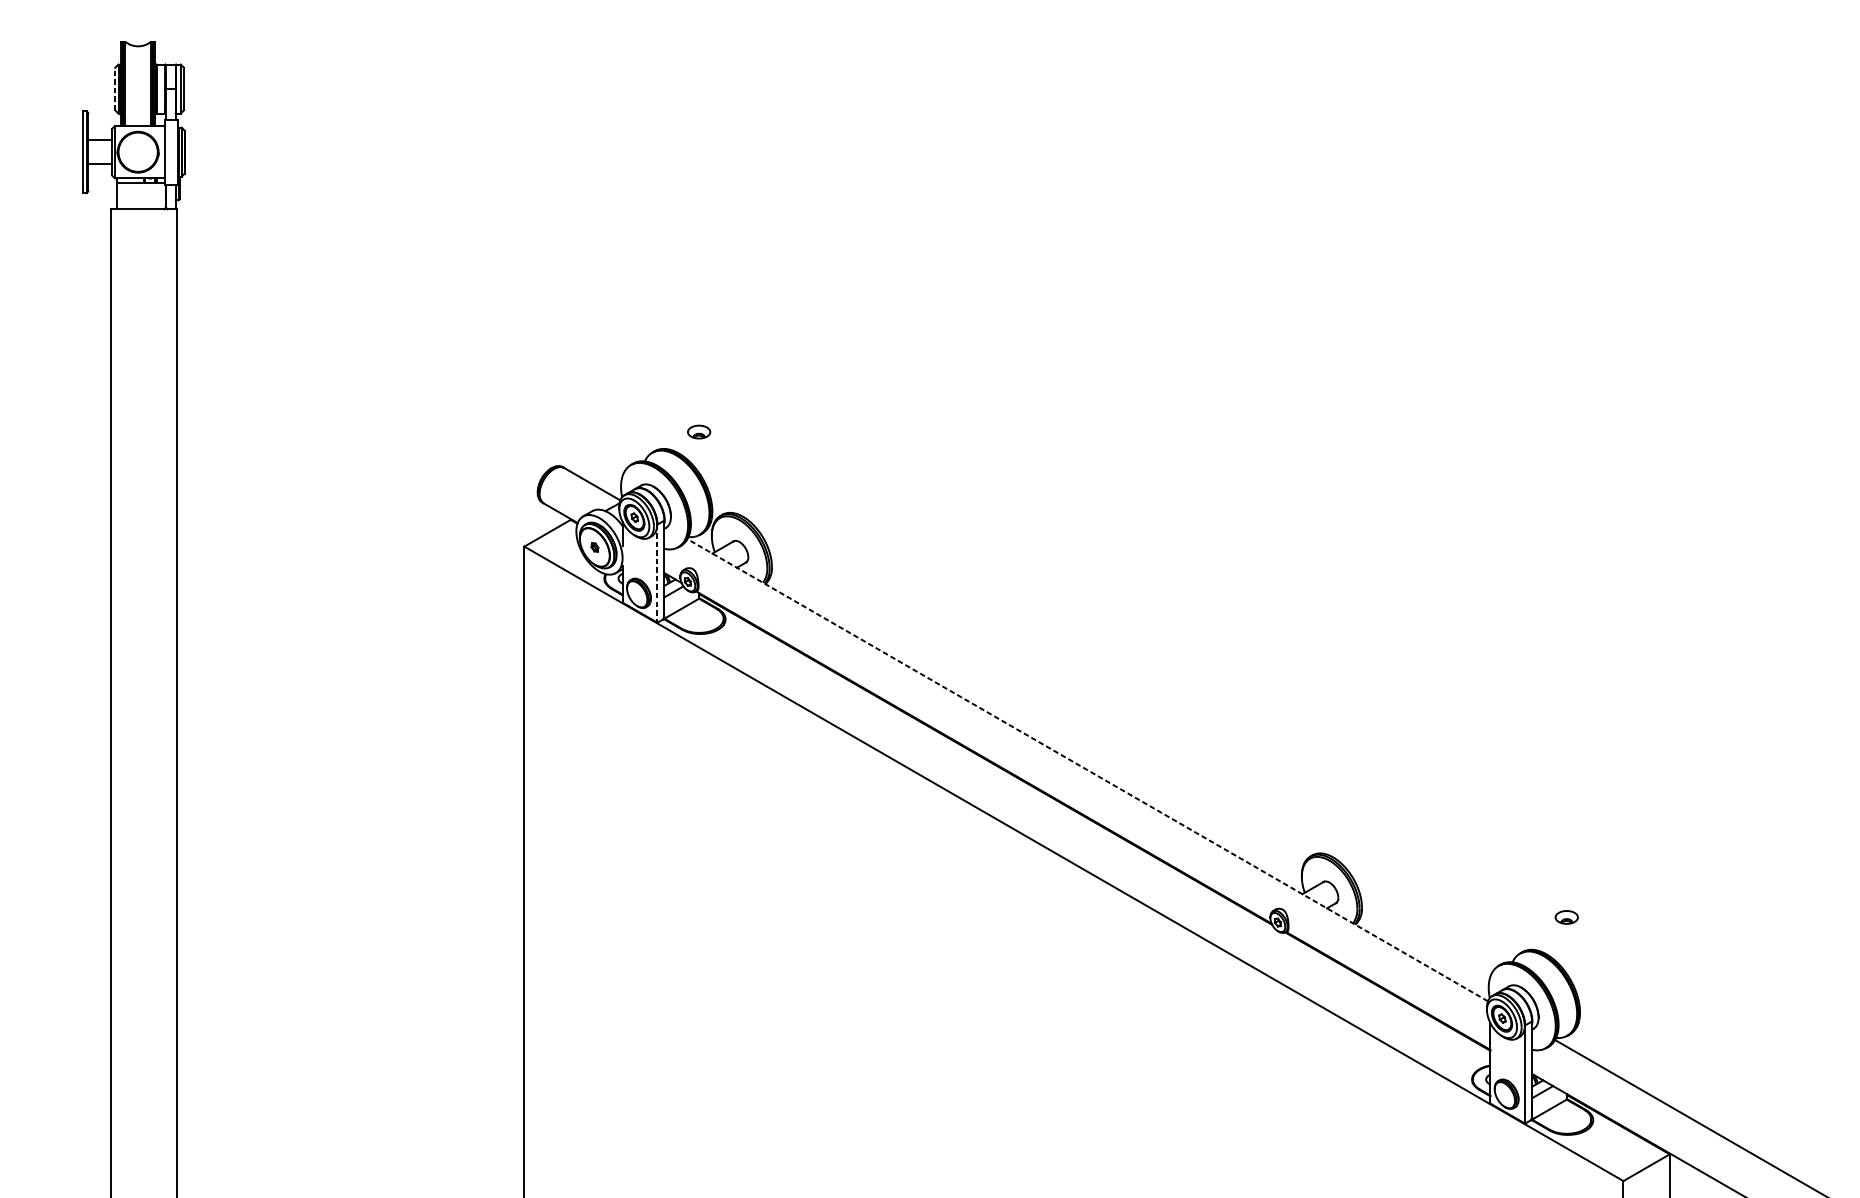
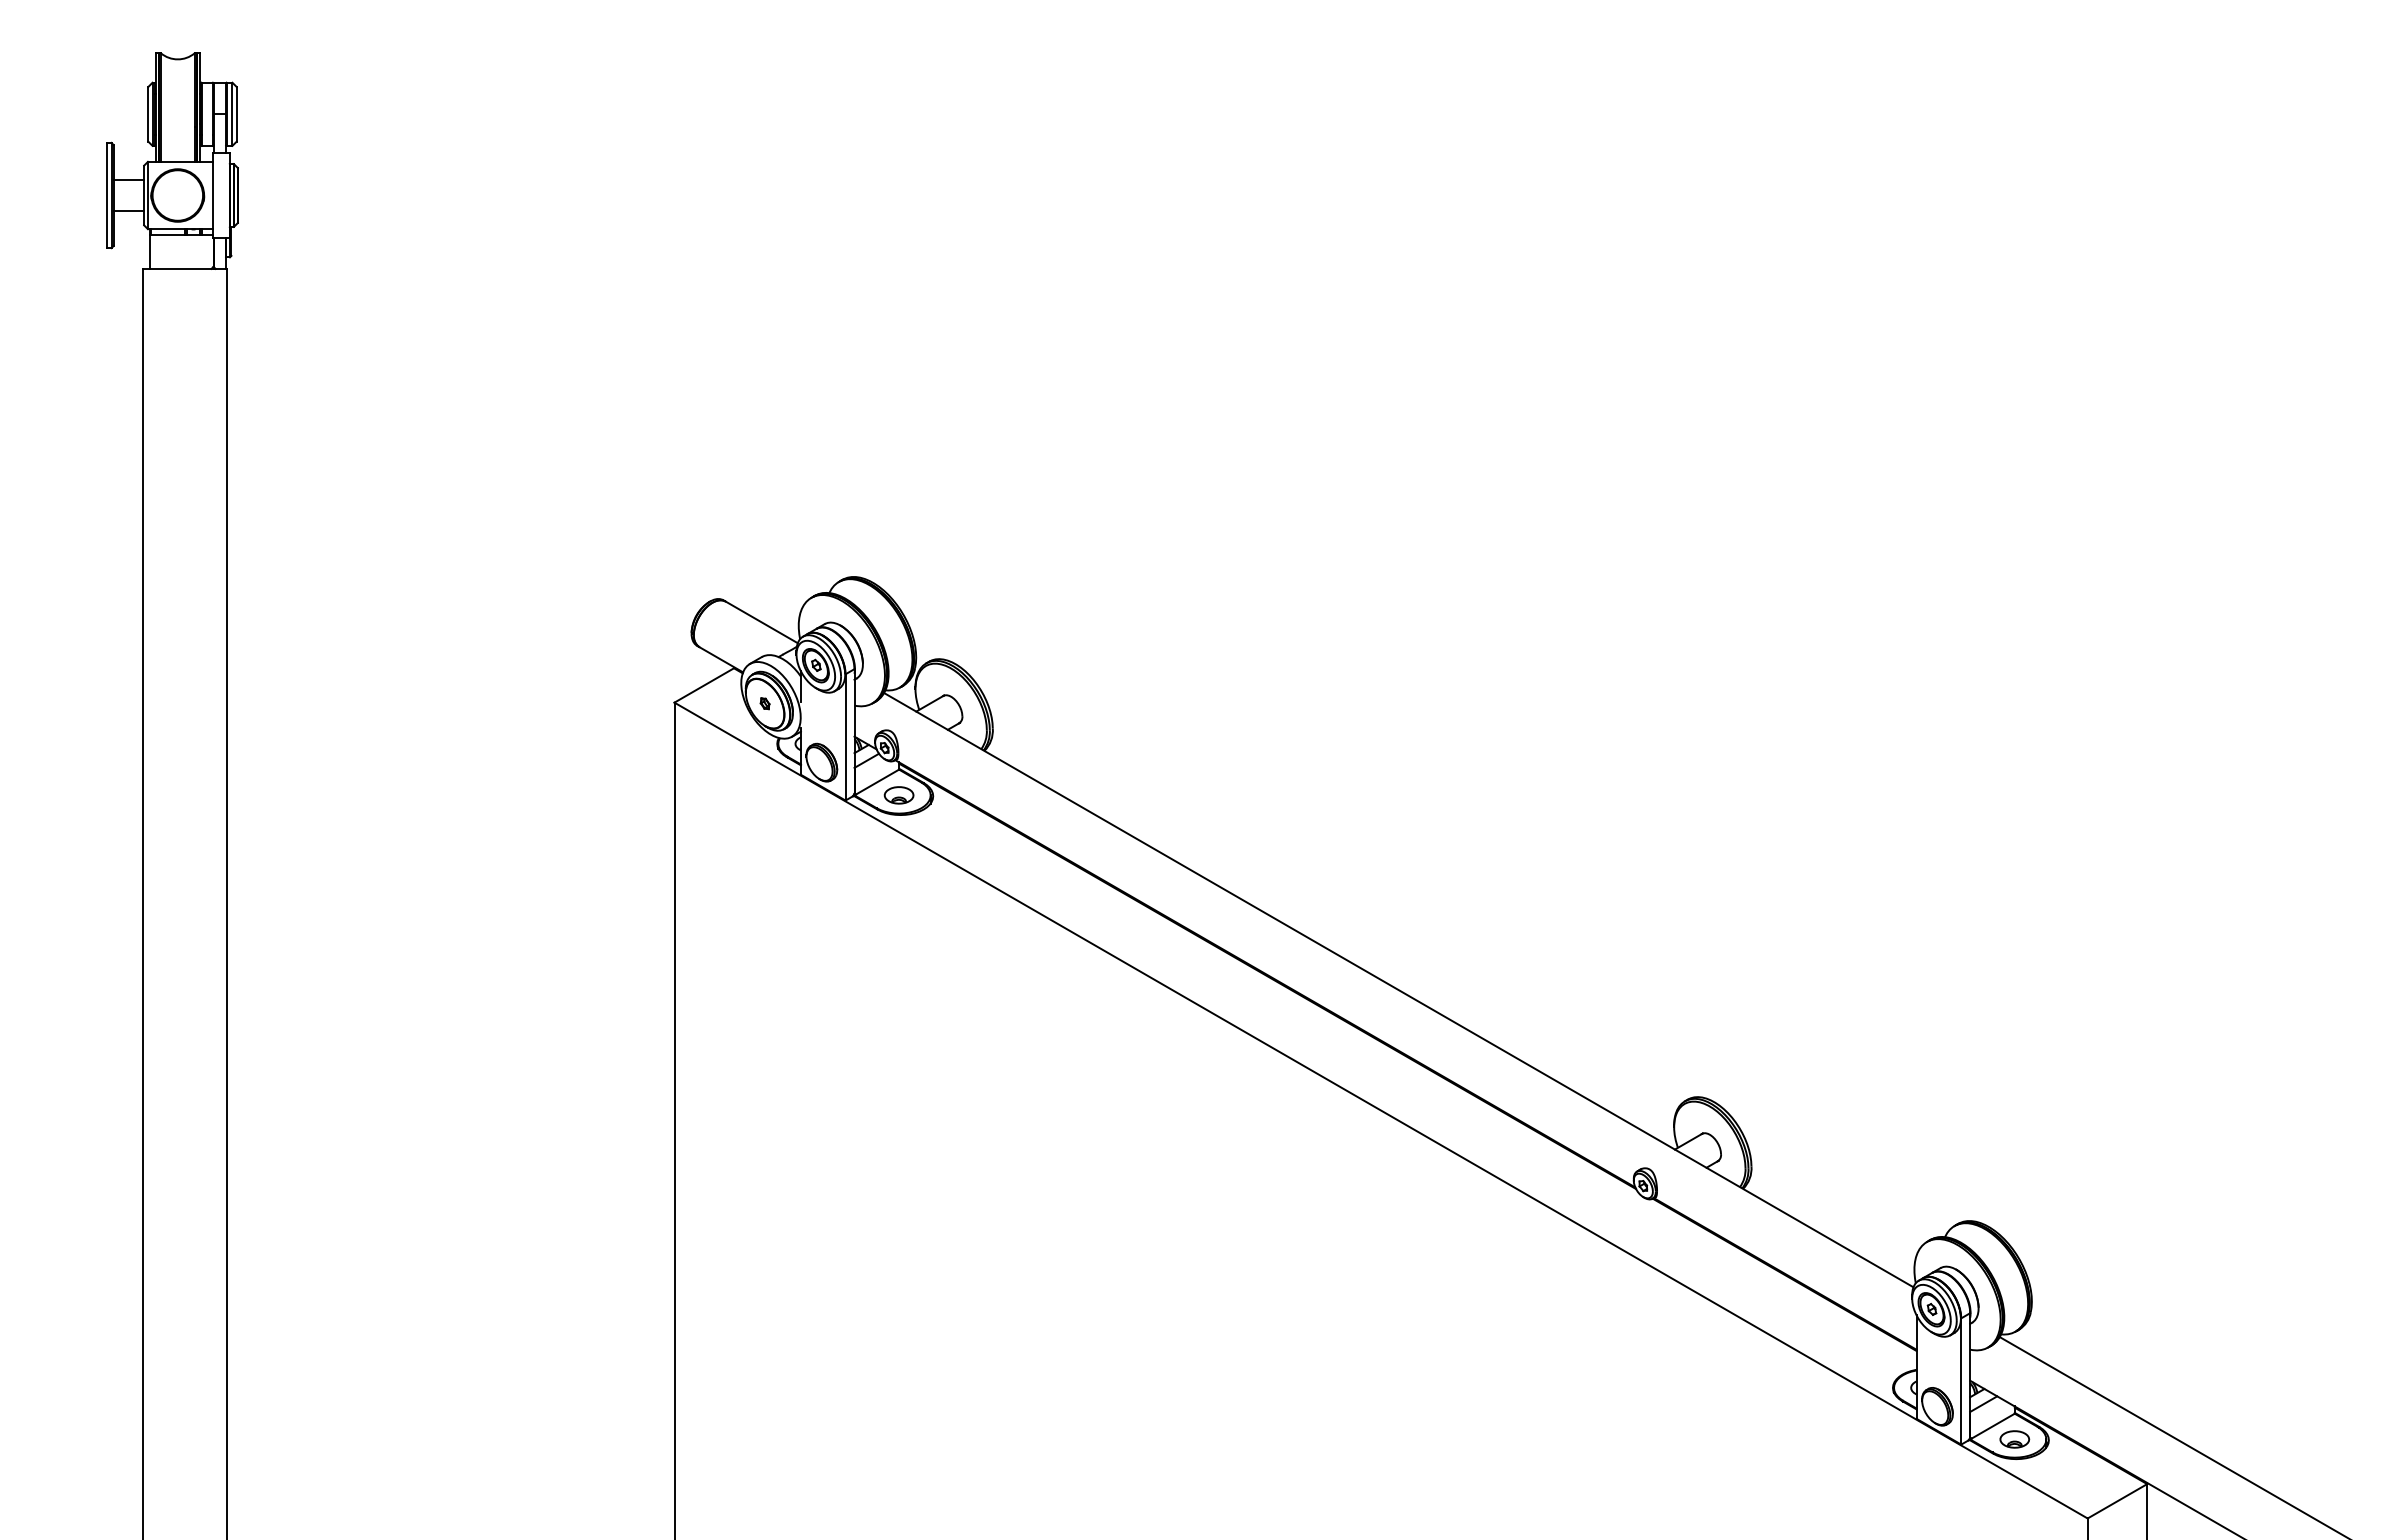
line: (115, 88) -> (148, 113), dashed -> solid
part: (698, 432) -> (898, 795), moved
line: (657, 573) -> (845, 737), dashed -> solid
line: (1087, 769) -> (1398, 989), dashed -> solid
part: (1566, 917) -> (2014, 1439), moved

